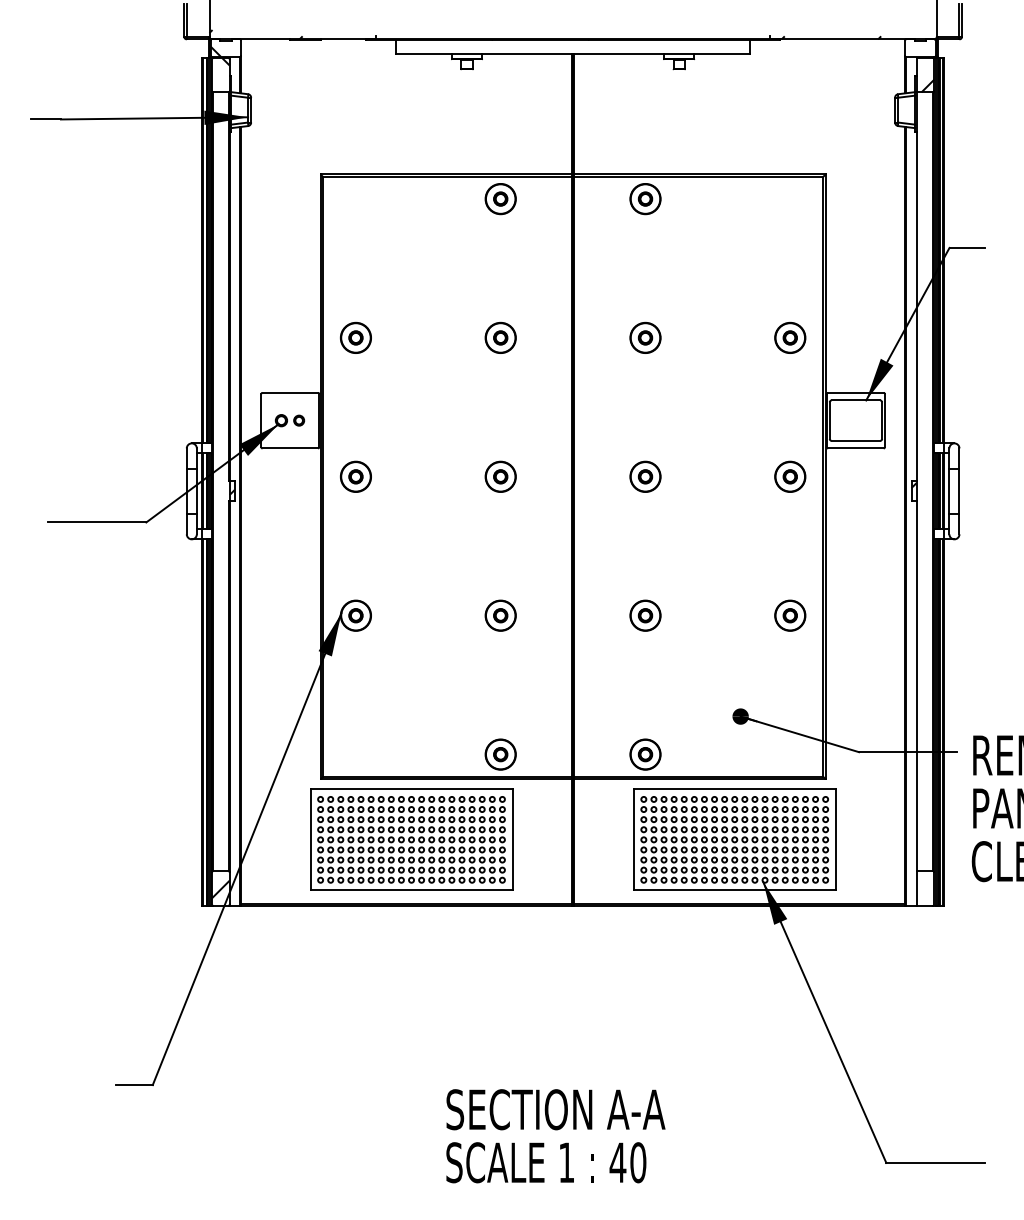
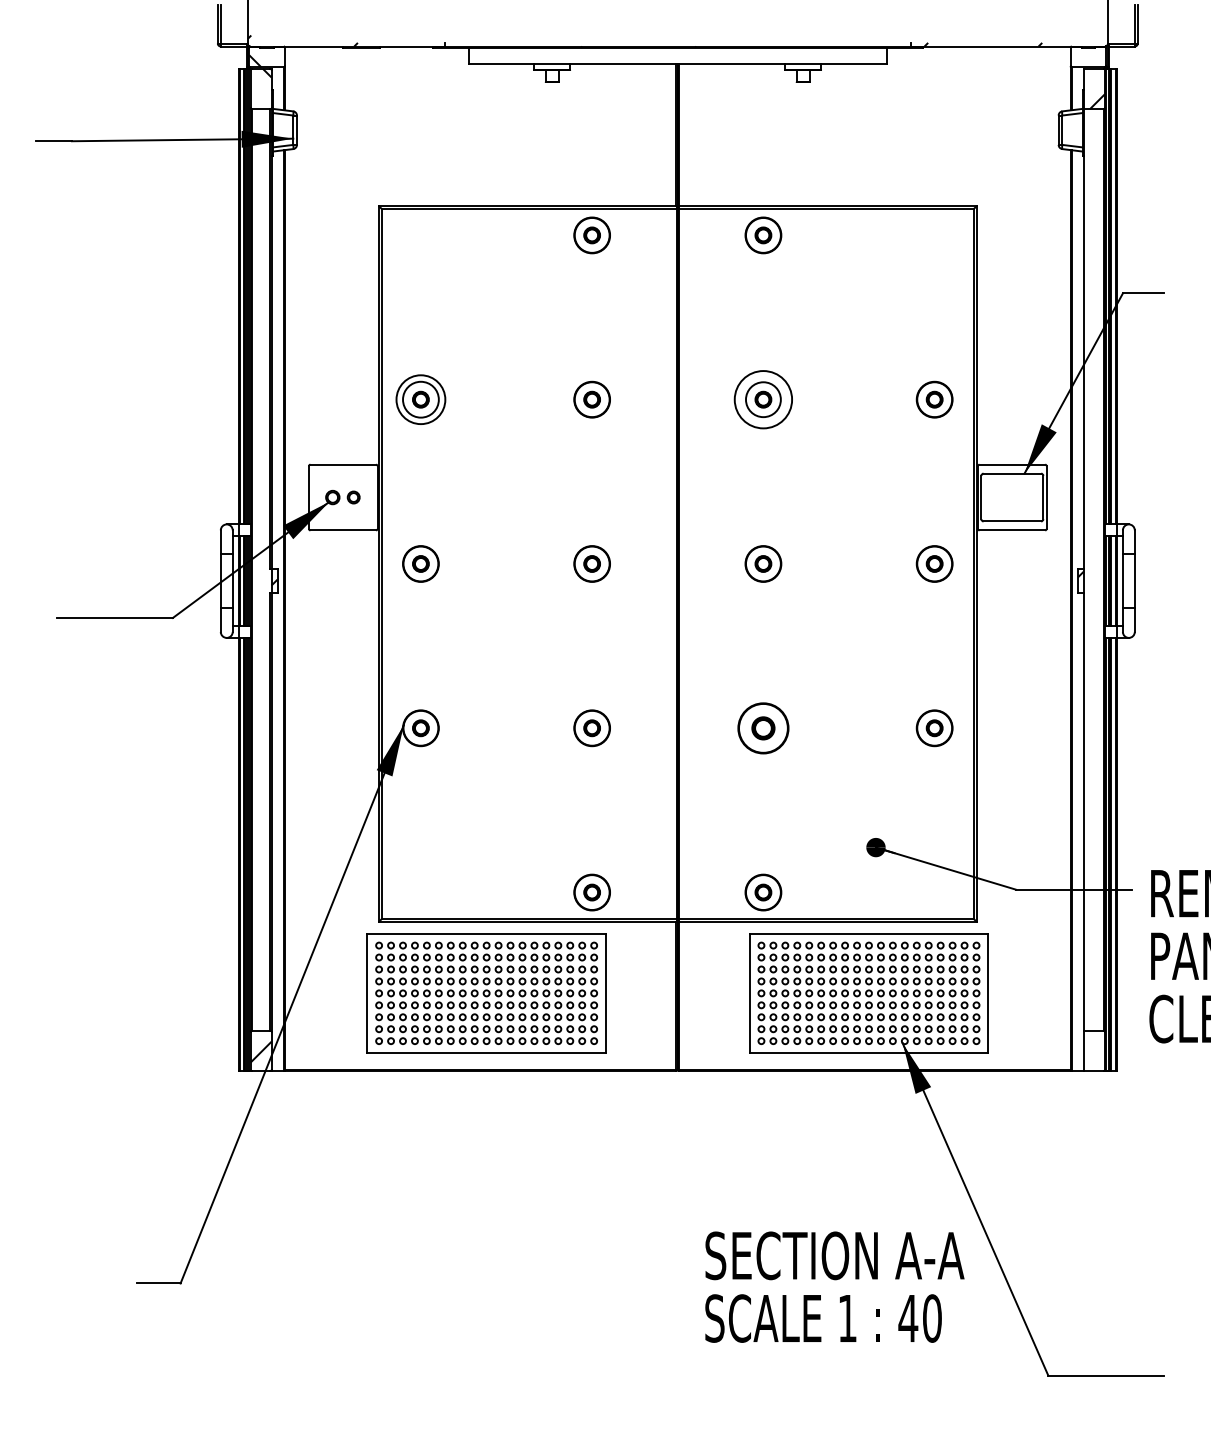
circle: (355, 337) -> (420, 399), size x1.4
circle: (645, 337) -> (763, 399), size x1.6
part: (645, 615) -> (763, 728), size x1.4
text: (555, 1136) -> (834, 1287), moved

